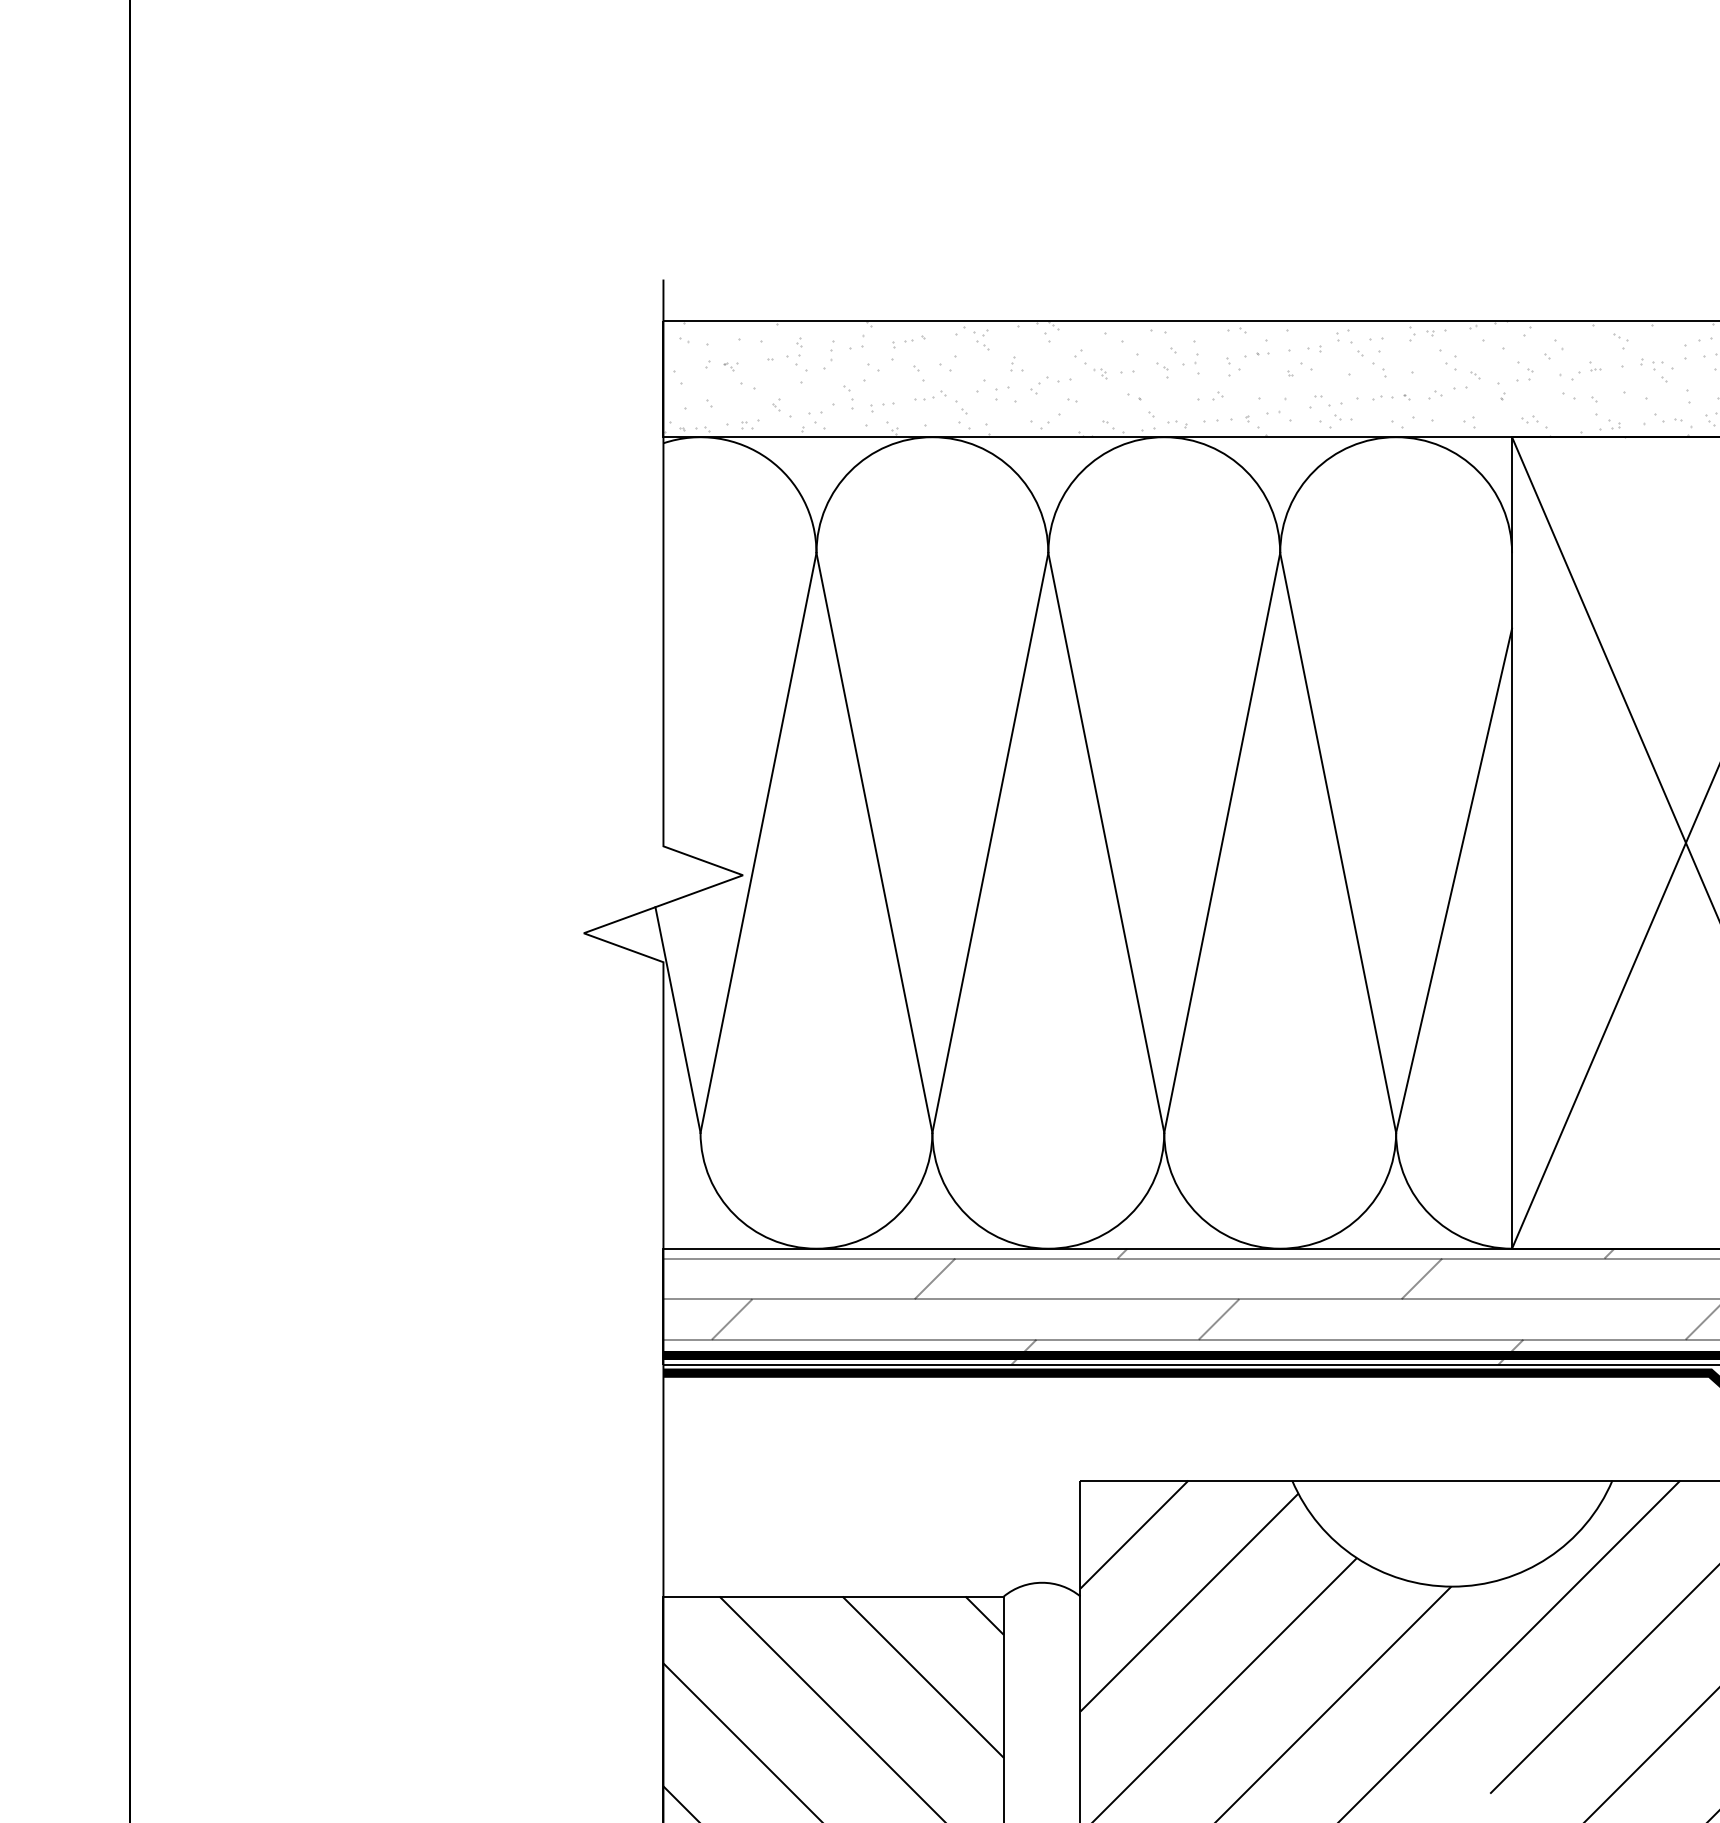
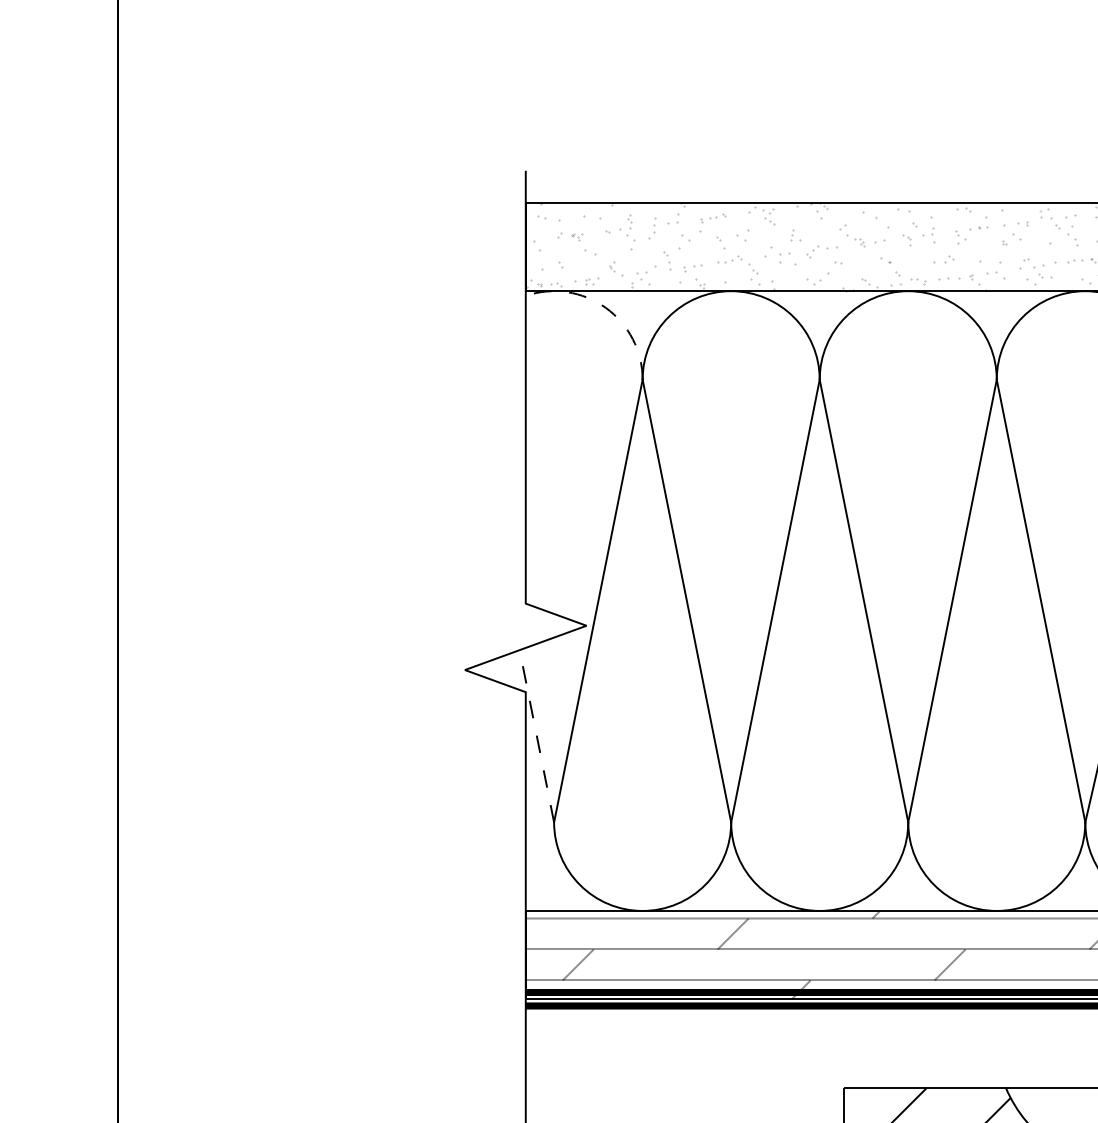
arc: (768, 458) -> (606, 307), solid -> dashed
line: (677, 1019) -> (536, 735), solid -> dashed

